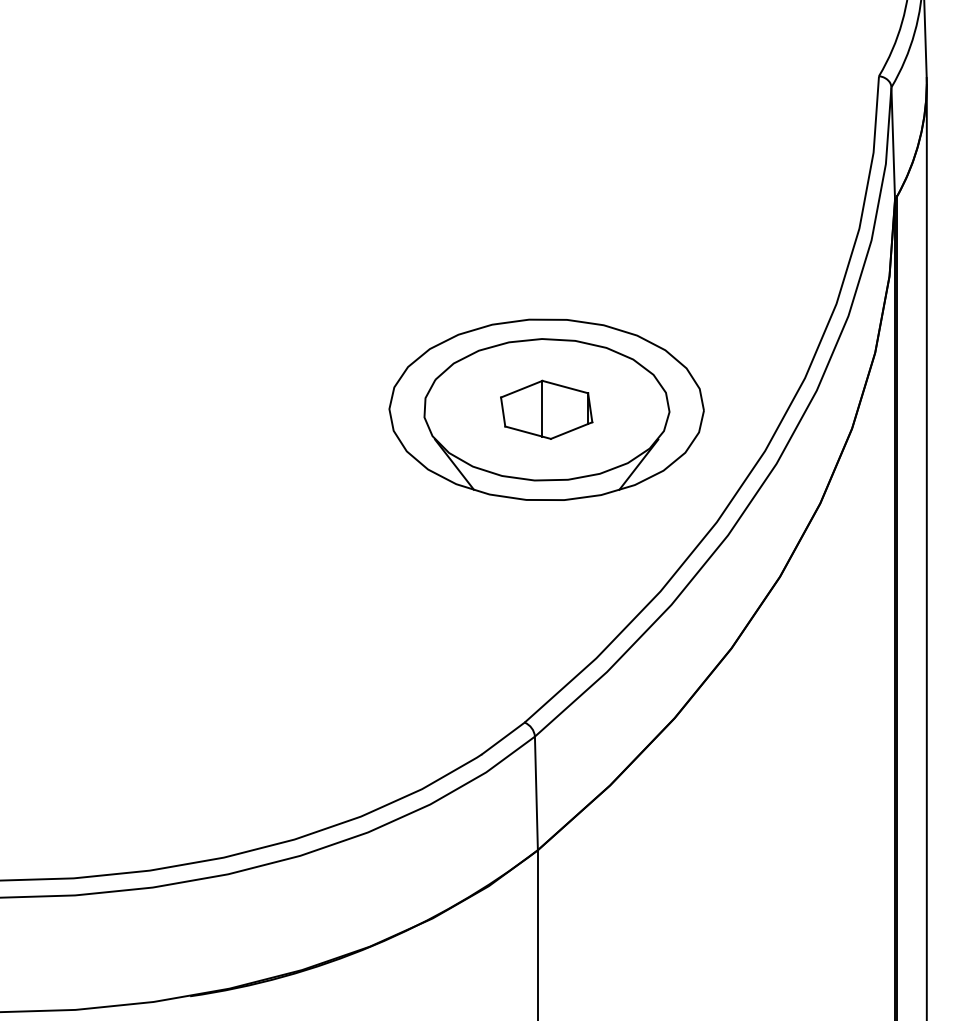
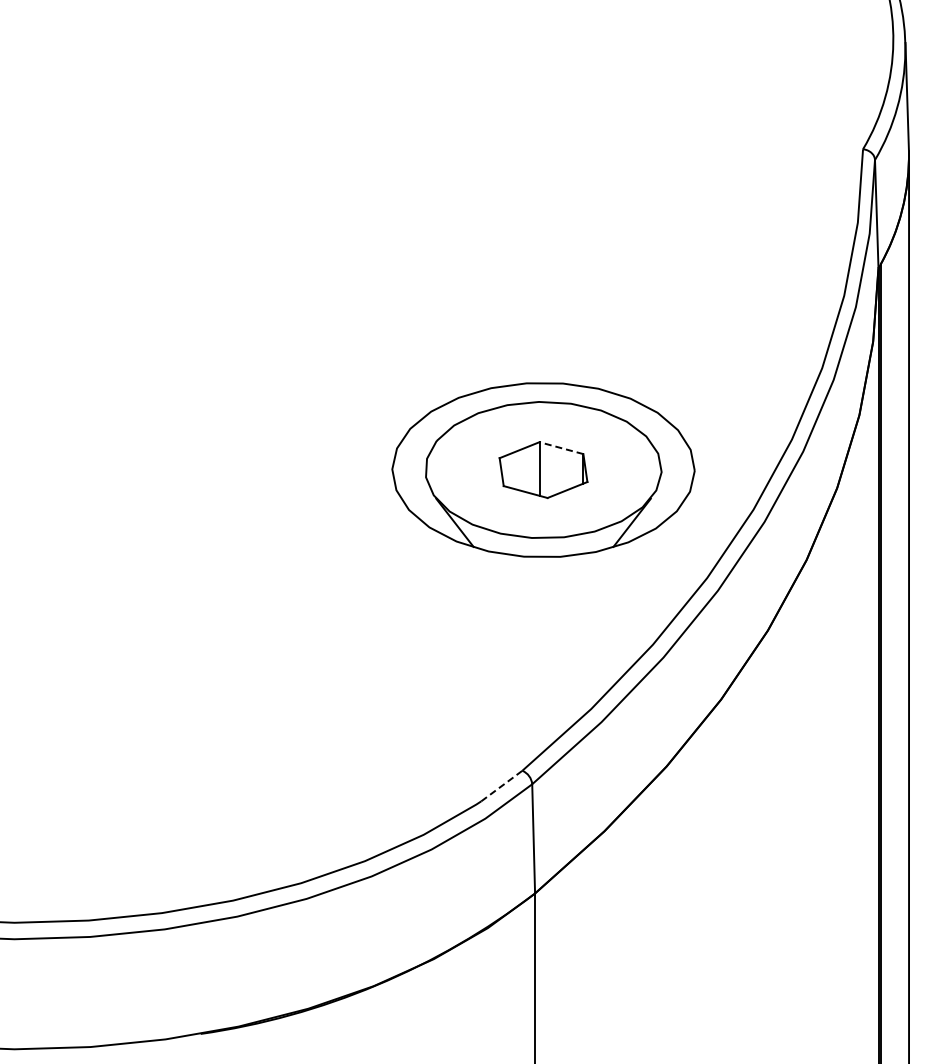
line: (565, 387) -> (561, 448), solid -> dashed
line: (502, 738) -> (501, 786), solid -> dashed

